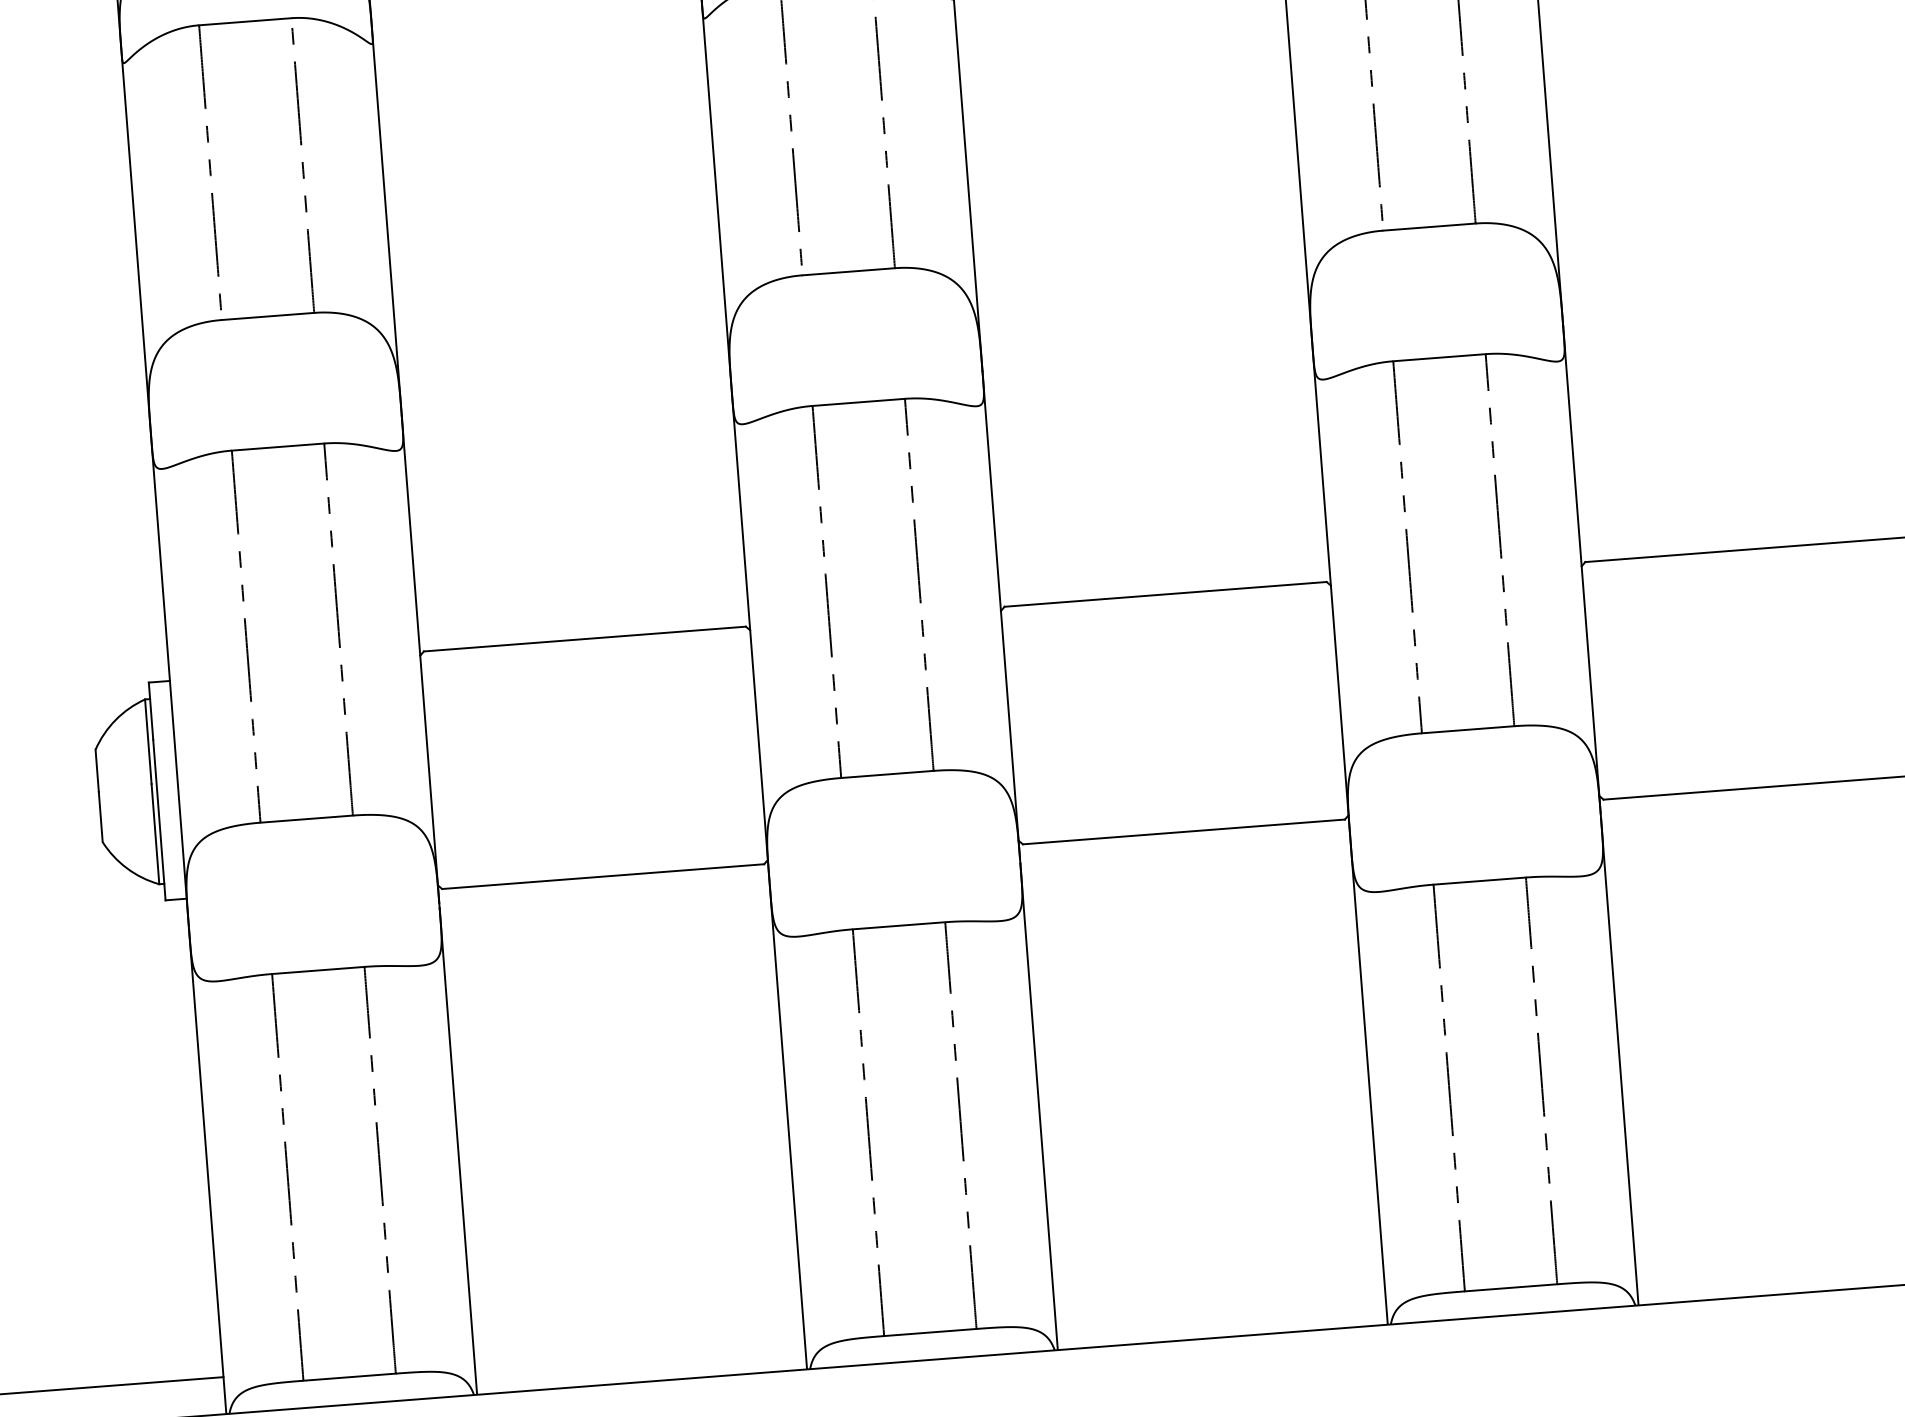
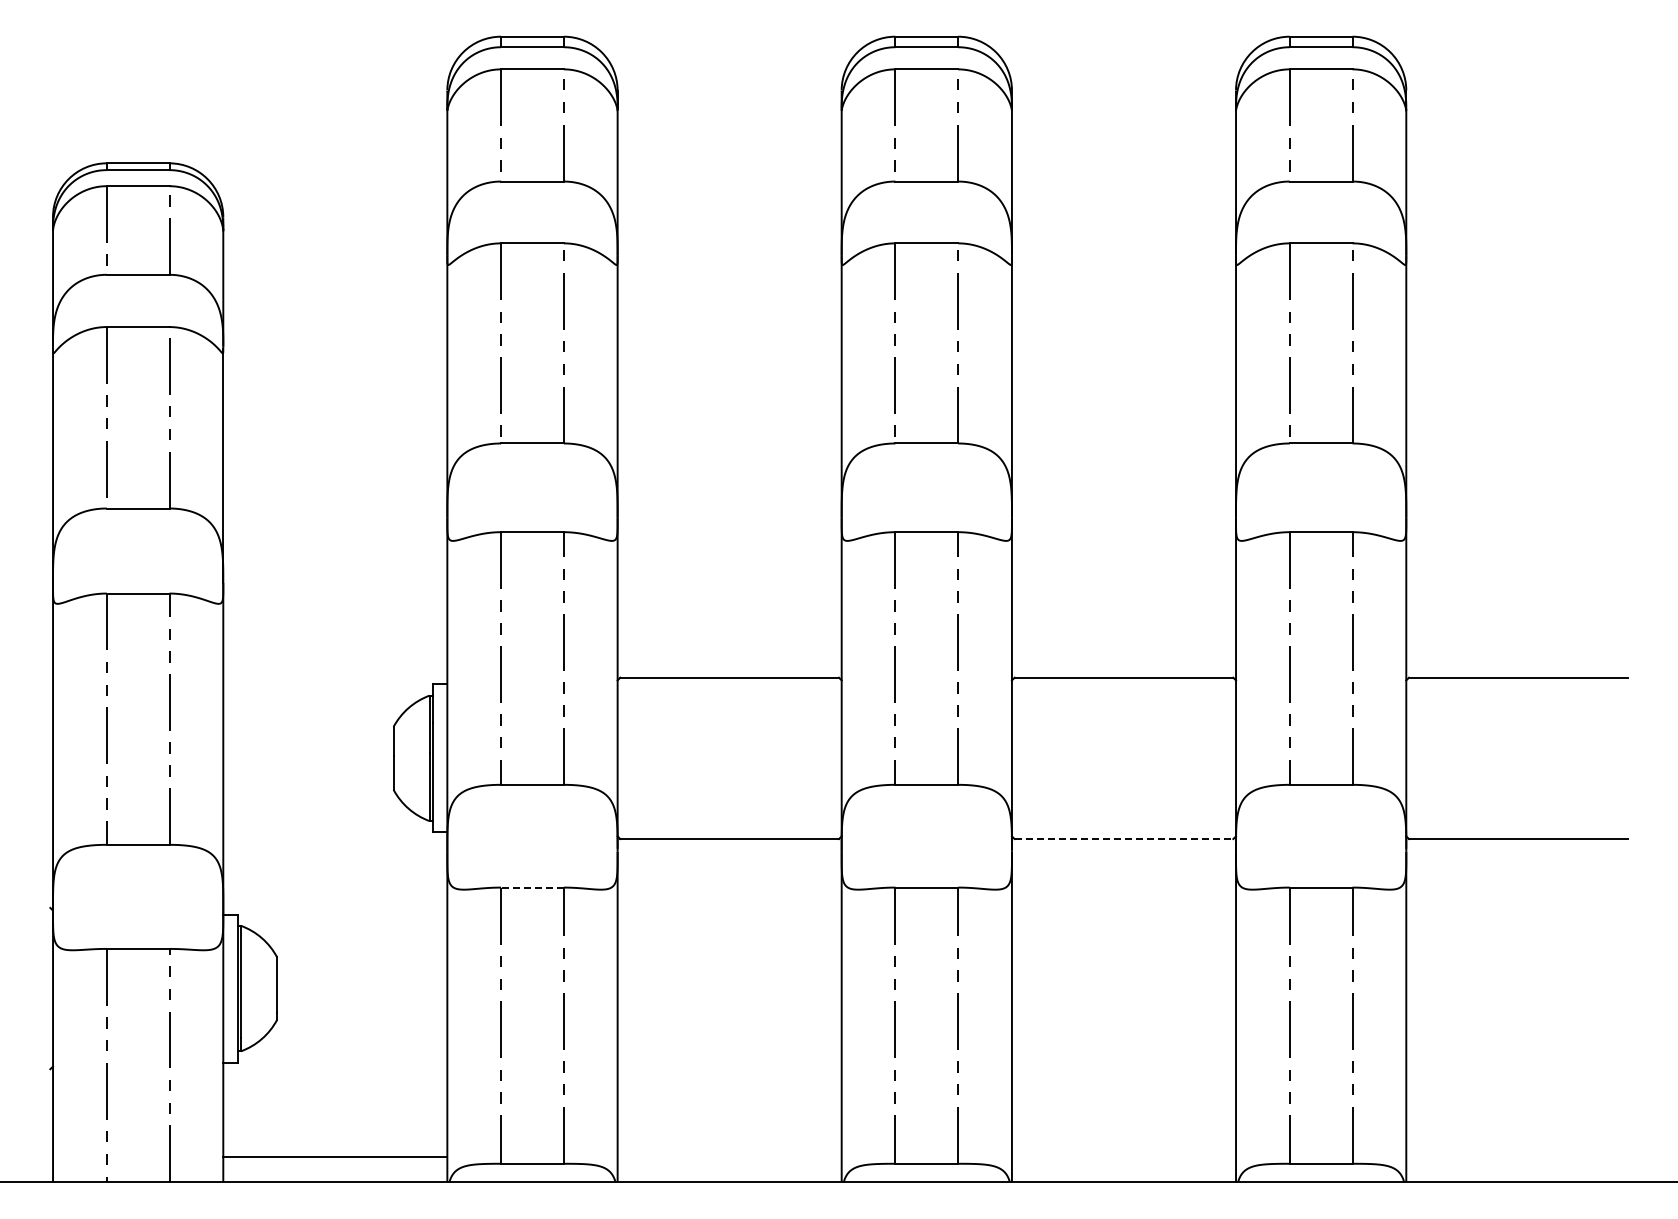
line: (1184, 832) -> (1124, 839), solid -> dashed
line: (318, 970) -> (532, 887), solid -> dashed

